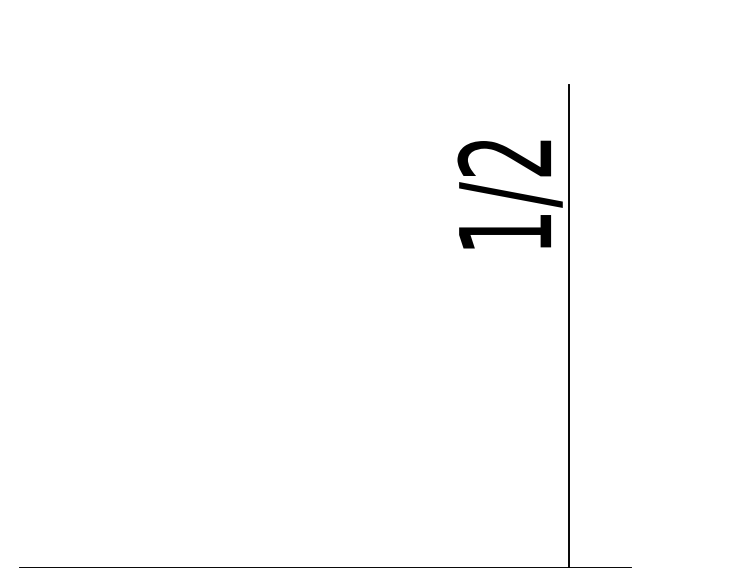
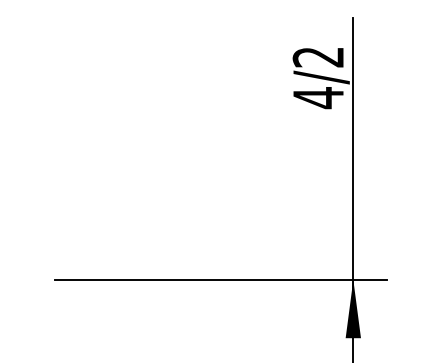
text: (505, 233) -> (318, 98), 1/2 -> 4/2

